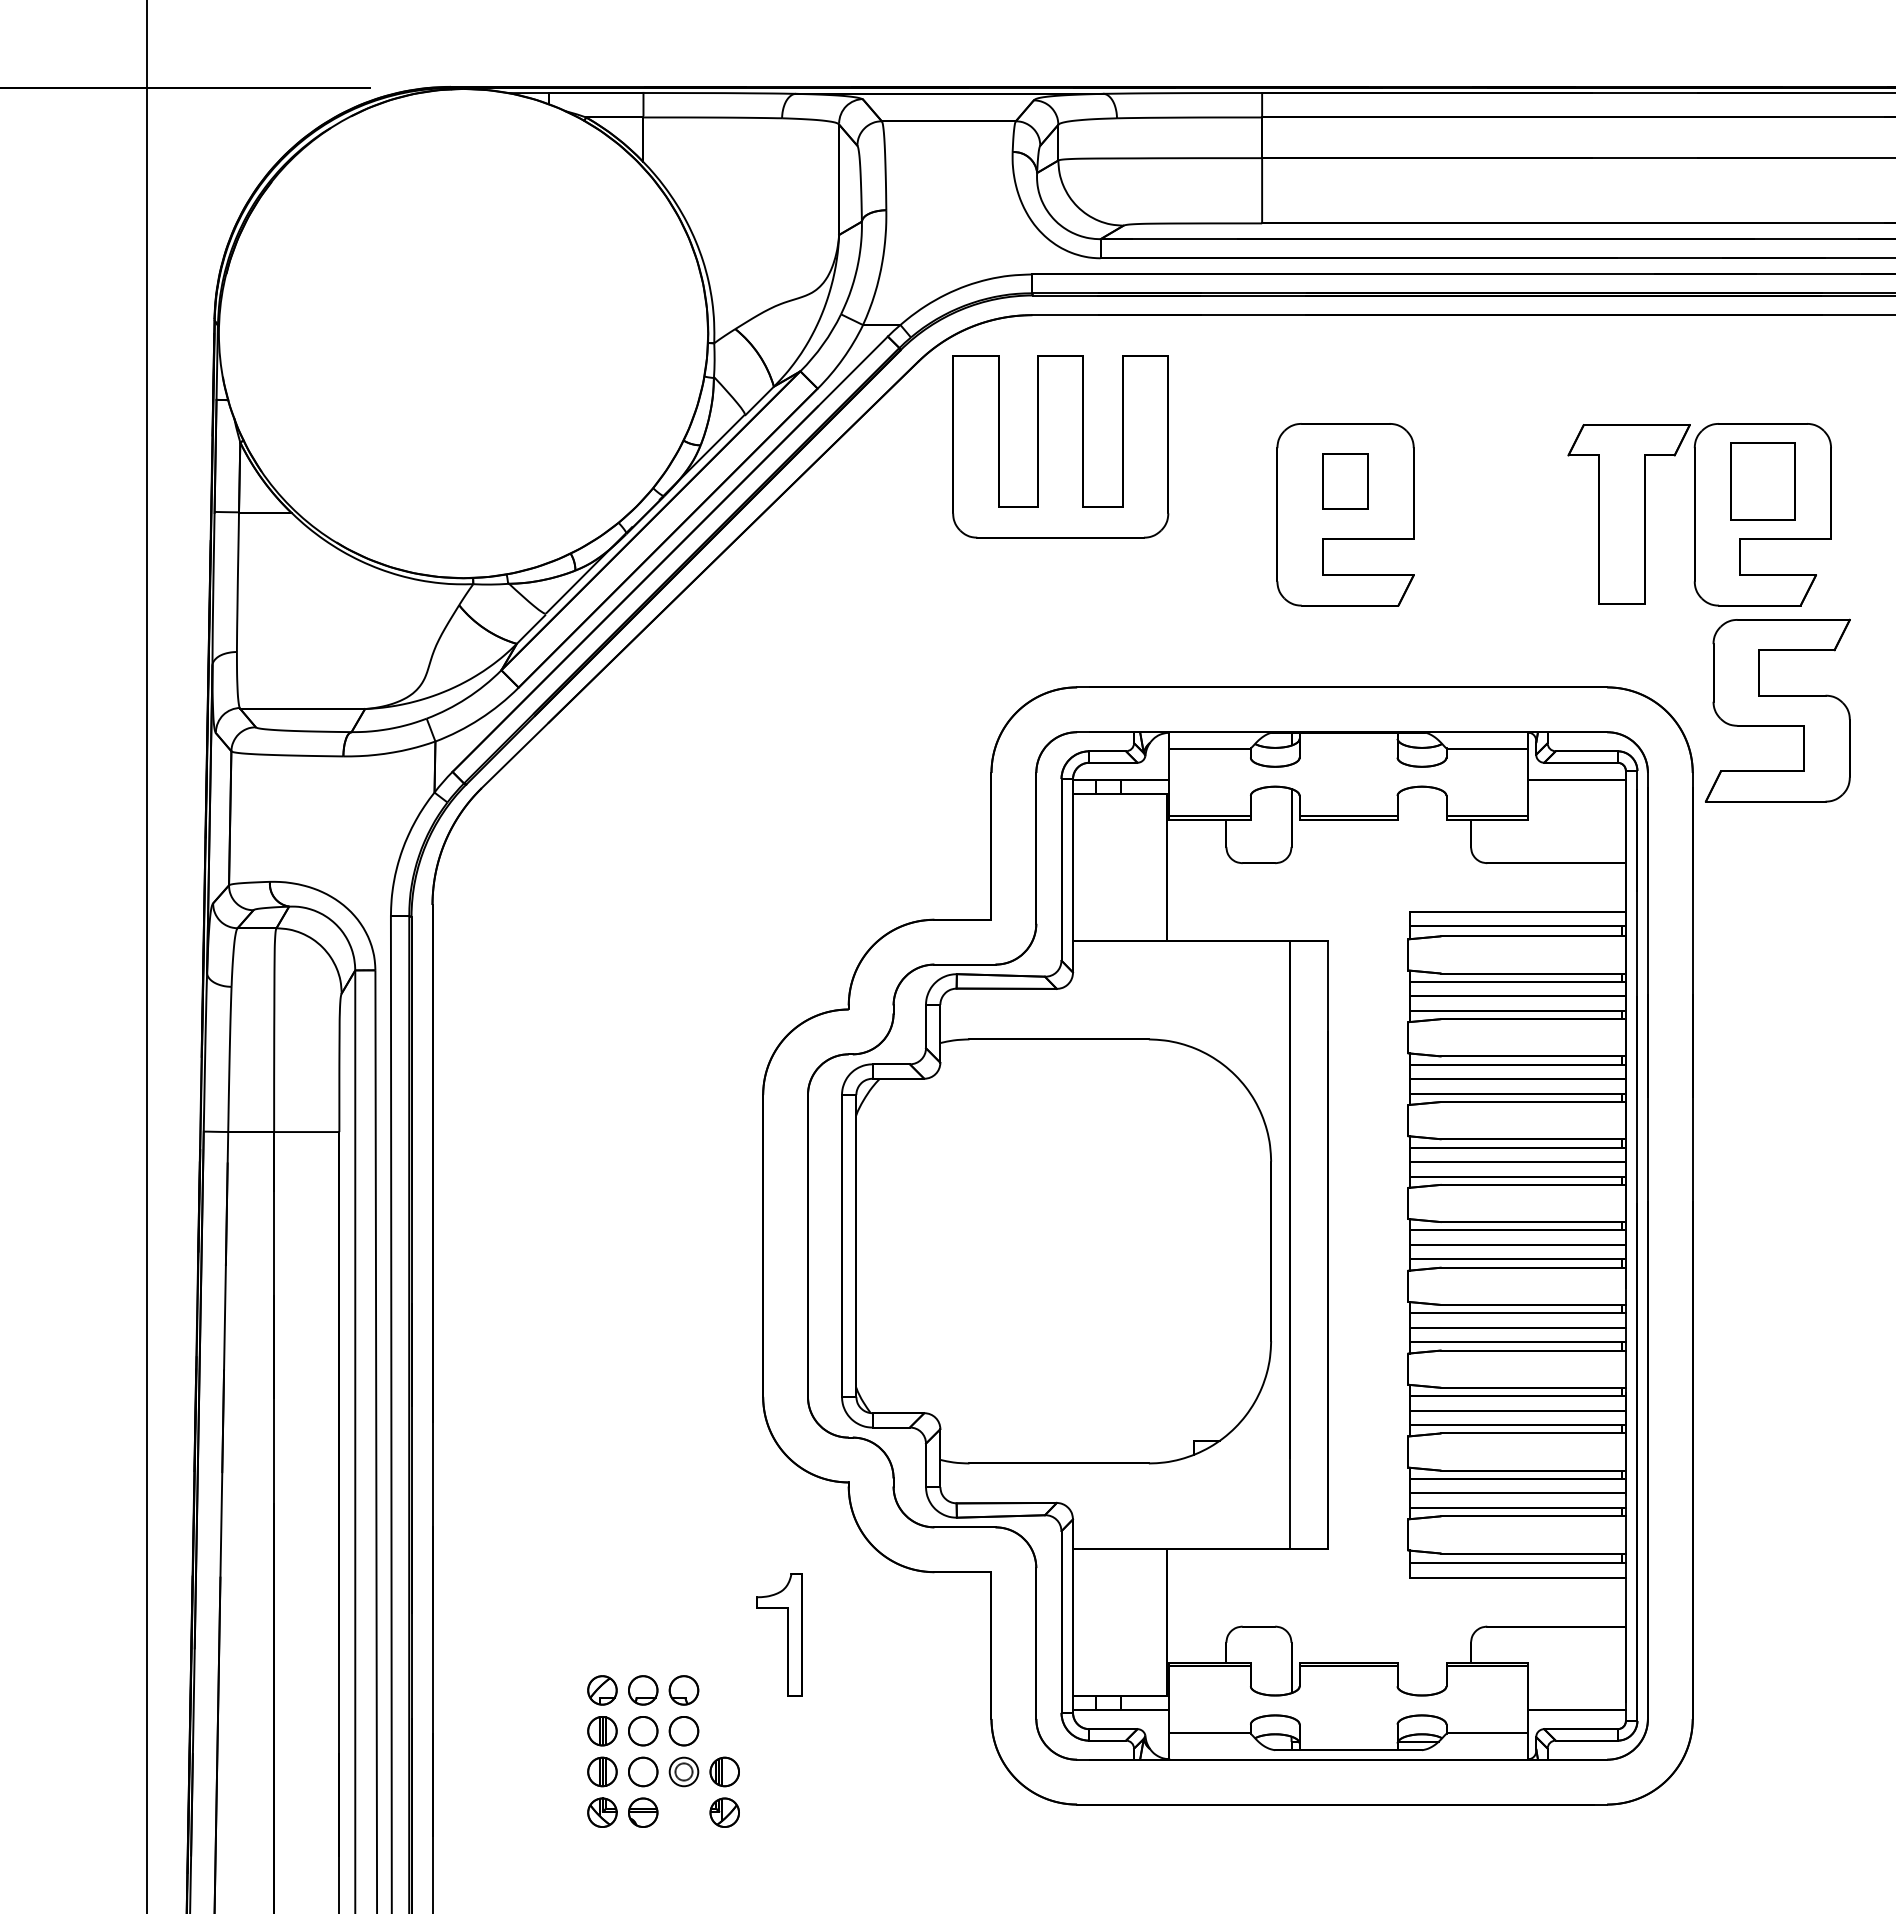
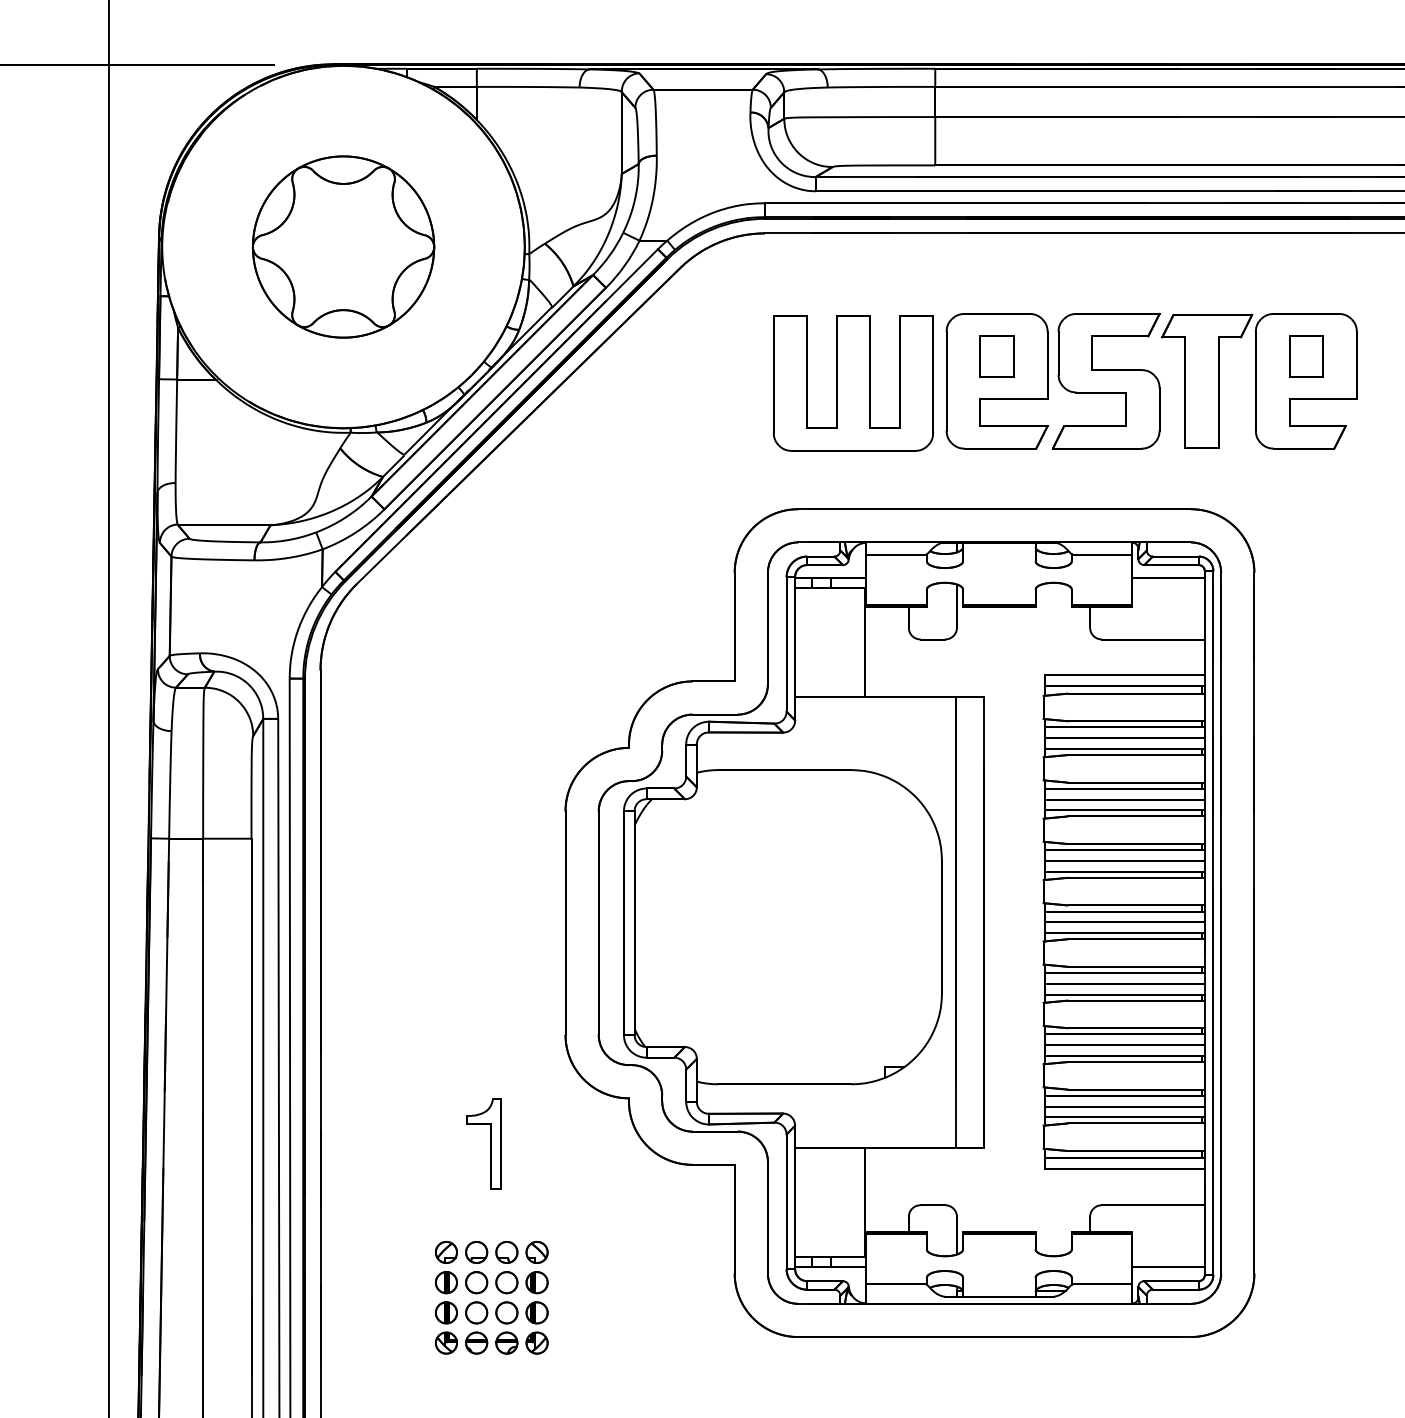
part: (463, 333) -> (343, 246), added
part: (1060, 446) -> (853, 383), moved
part: (1762, 481) -> (1306, 356), size x0.71
part: (1777, 710) -> (1105, 381), moved
part: (787, 1634) -> (490, 1143), moved
part: (724, 1690) -> (536, 1252), added
part: (724, 1731) -> (536, 1282), added
circle: (683, 1771) -> (506, 1312), size x1.67
part: (683, 1812) -> (506, 1342), added

